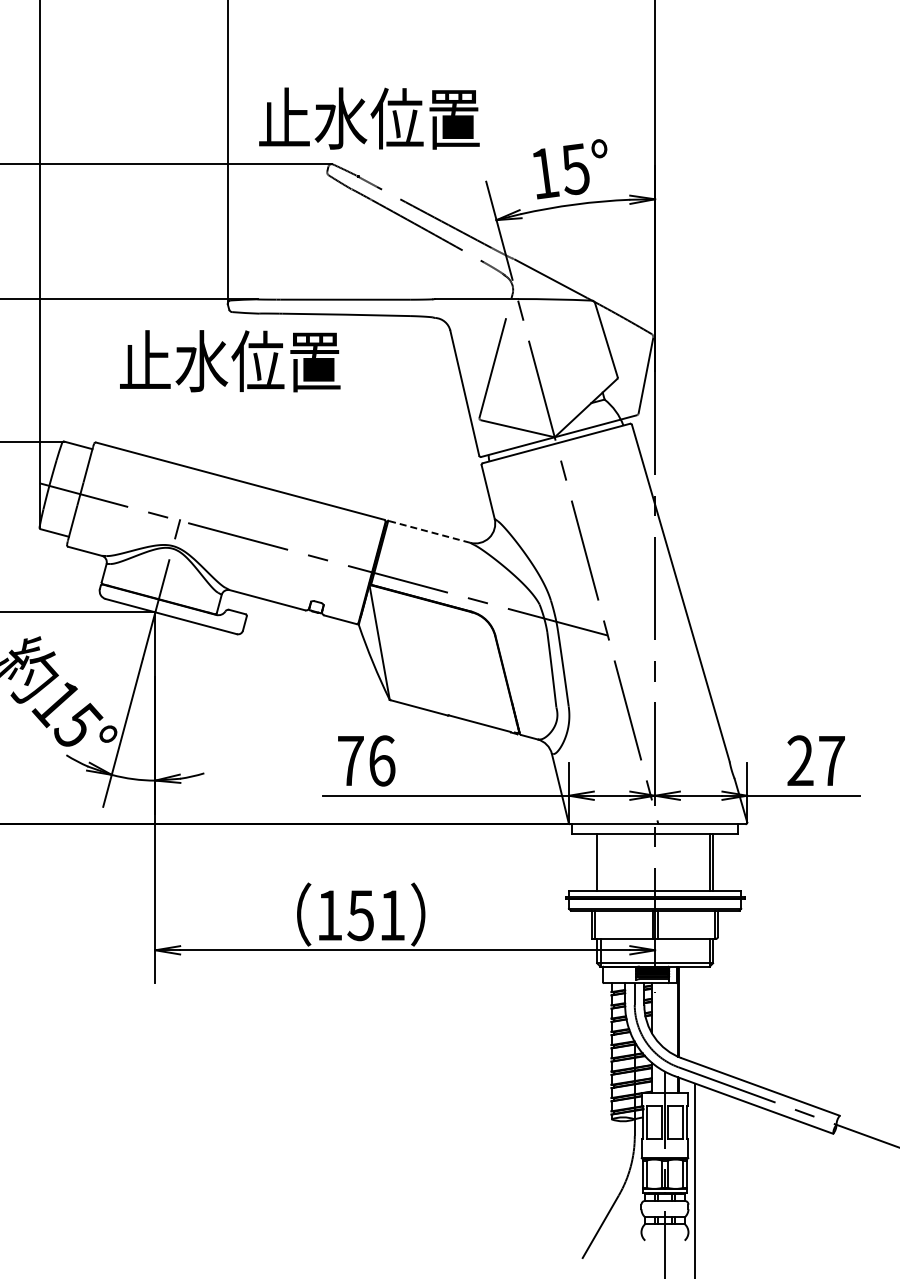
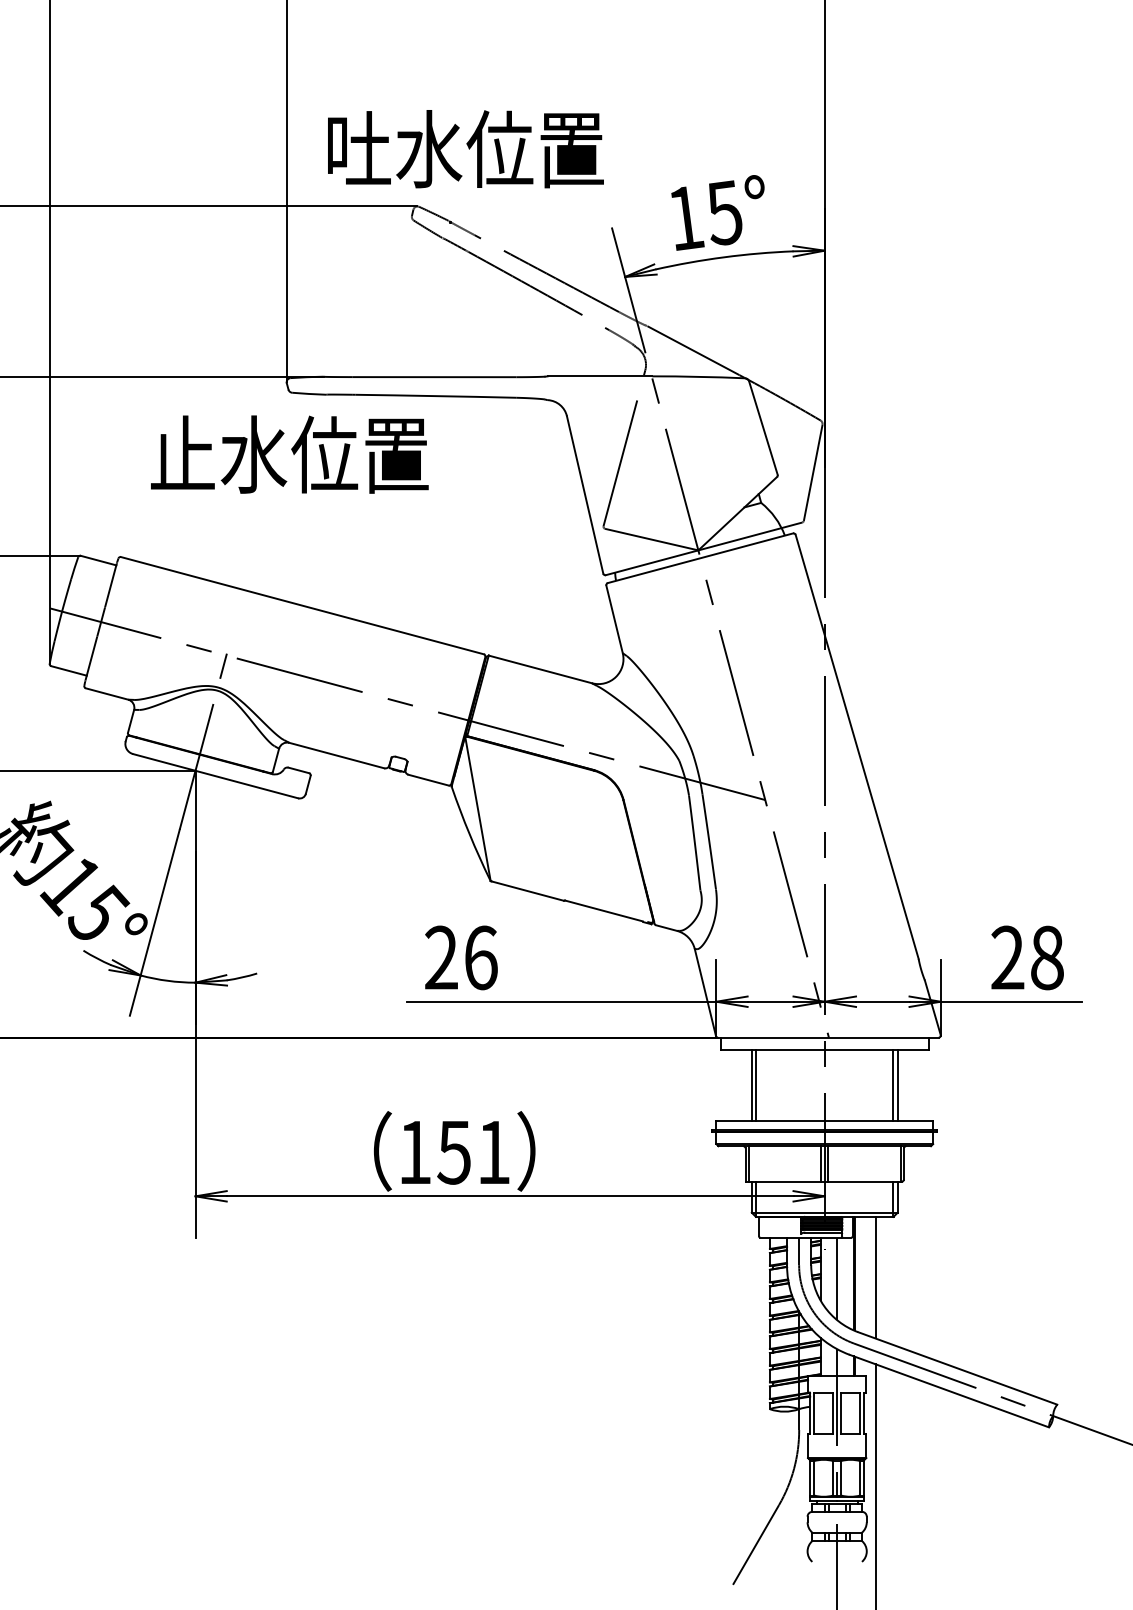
text: (284, 116) -> (358, 146), 止水位置 -> 吐水位置
line: (428, 531) -> (539, 669), dashed -> solid
text: (350, 760) -> (441, 957), 76 -> 26
text: (832, 760) -> (1048, 957), 27 -> 28
line: (600, 862) -> (755, 1085), added
line: (695, 1014) -> (875, 1277), added
line: (664, 1015) -> (836, 1278), added

